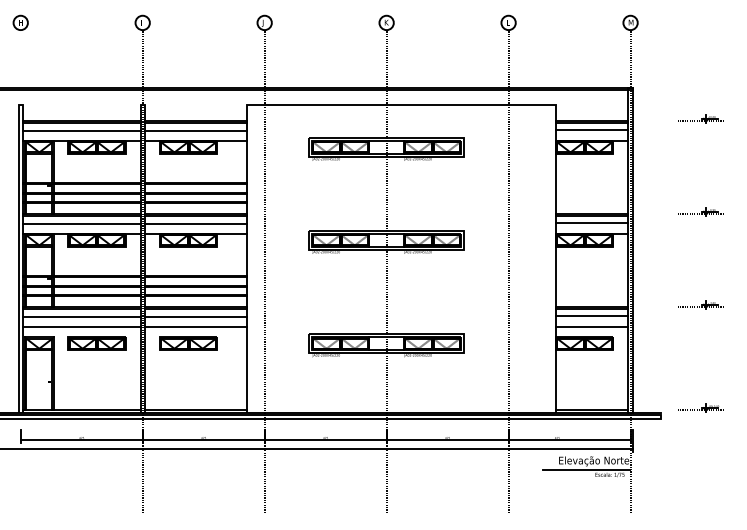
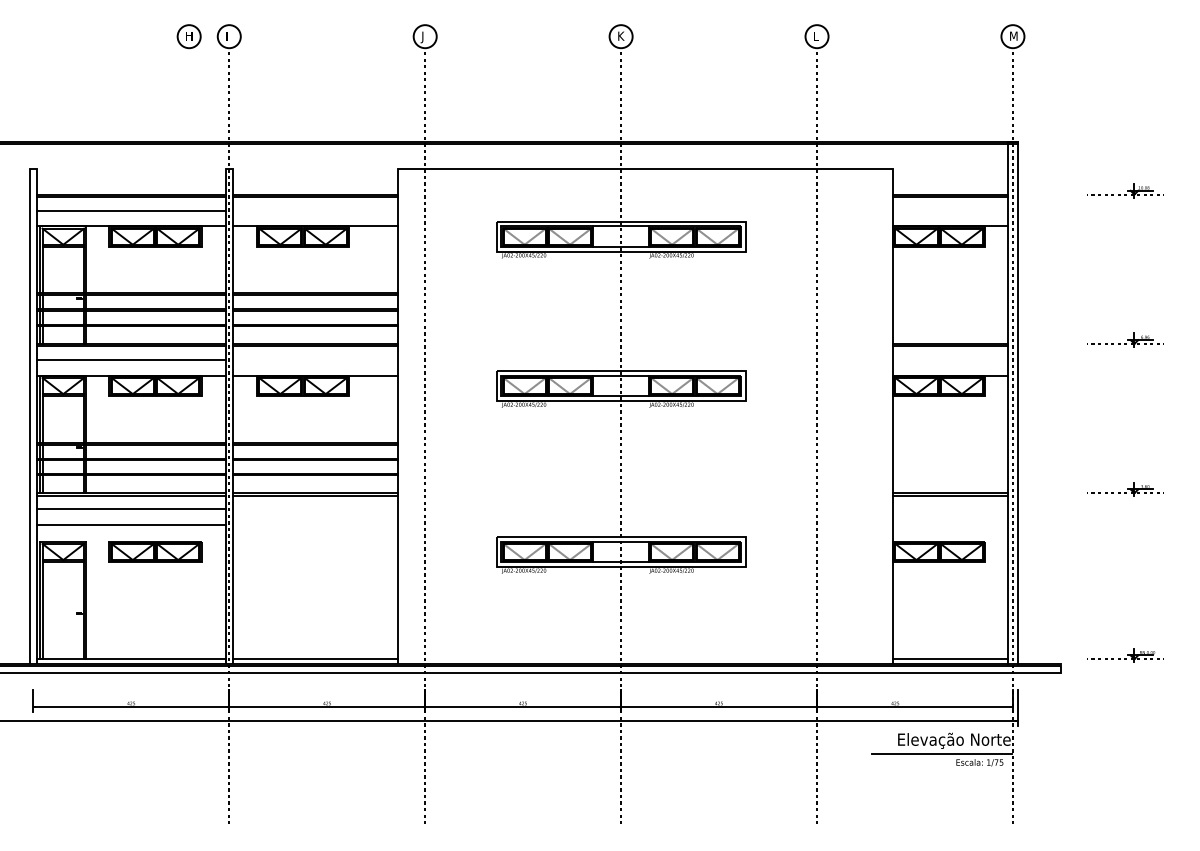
part: (20, 22) -> (188, 35), moved
line: (591, 129) -> (950, 207), removed
line: (195, 131) -> (314, 211), removed
line: (591, 222) -> (950, 357), removed
line: (195, 224) -> (314, 360), removed
line: (591, 315) -> (950, 506), removed
line: (195, 317) -> (314, 509), removed
line: (195, 326) -> (314, 524), removed
line: (591, 326) -> (950, 524), removed
part: (188, 343) -> (302, 551), removed

